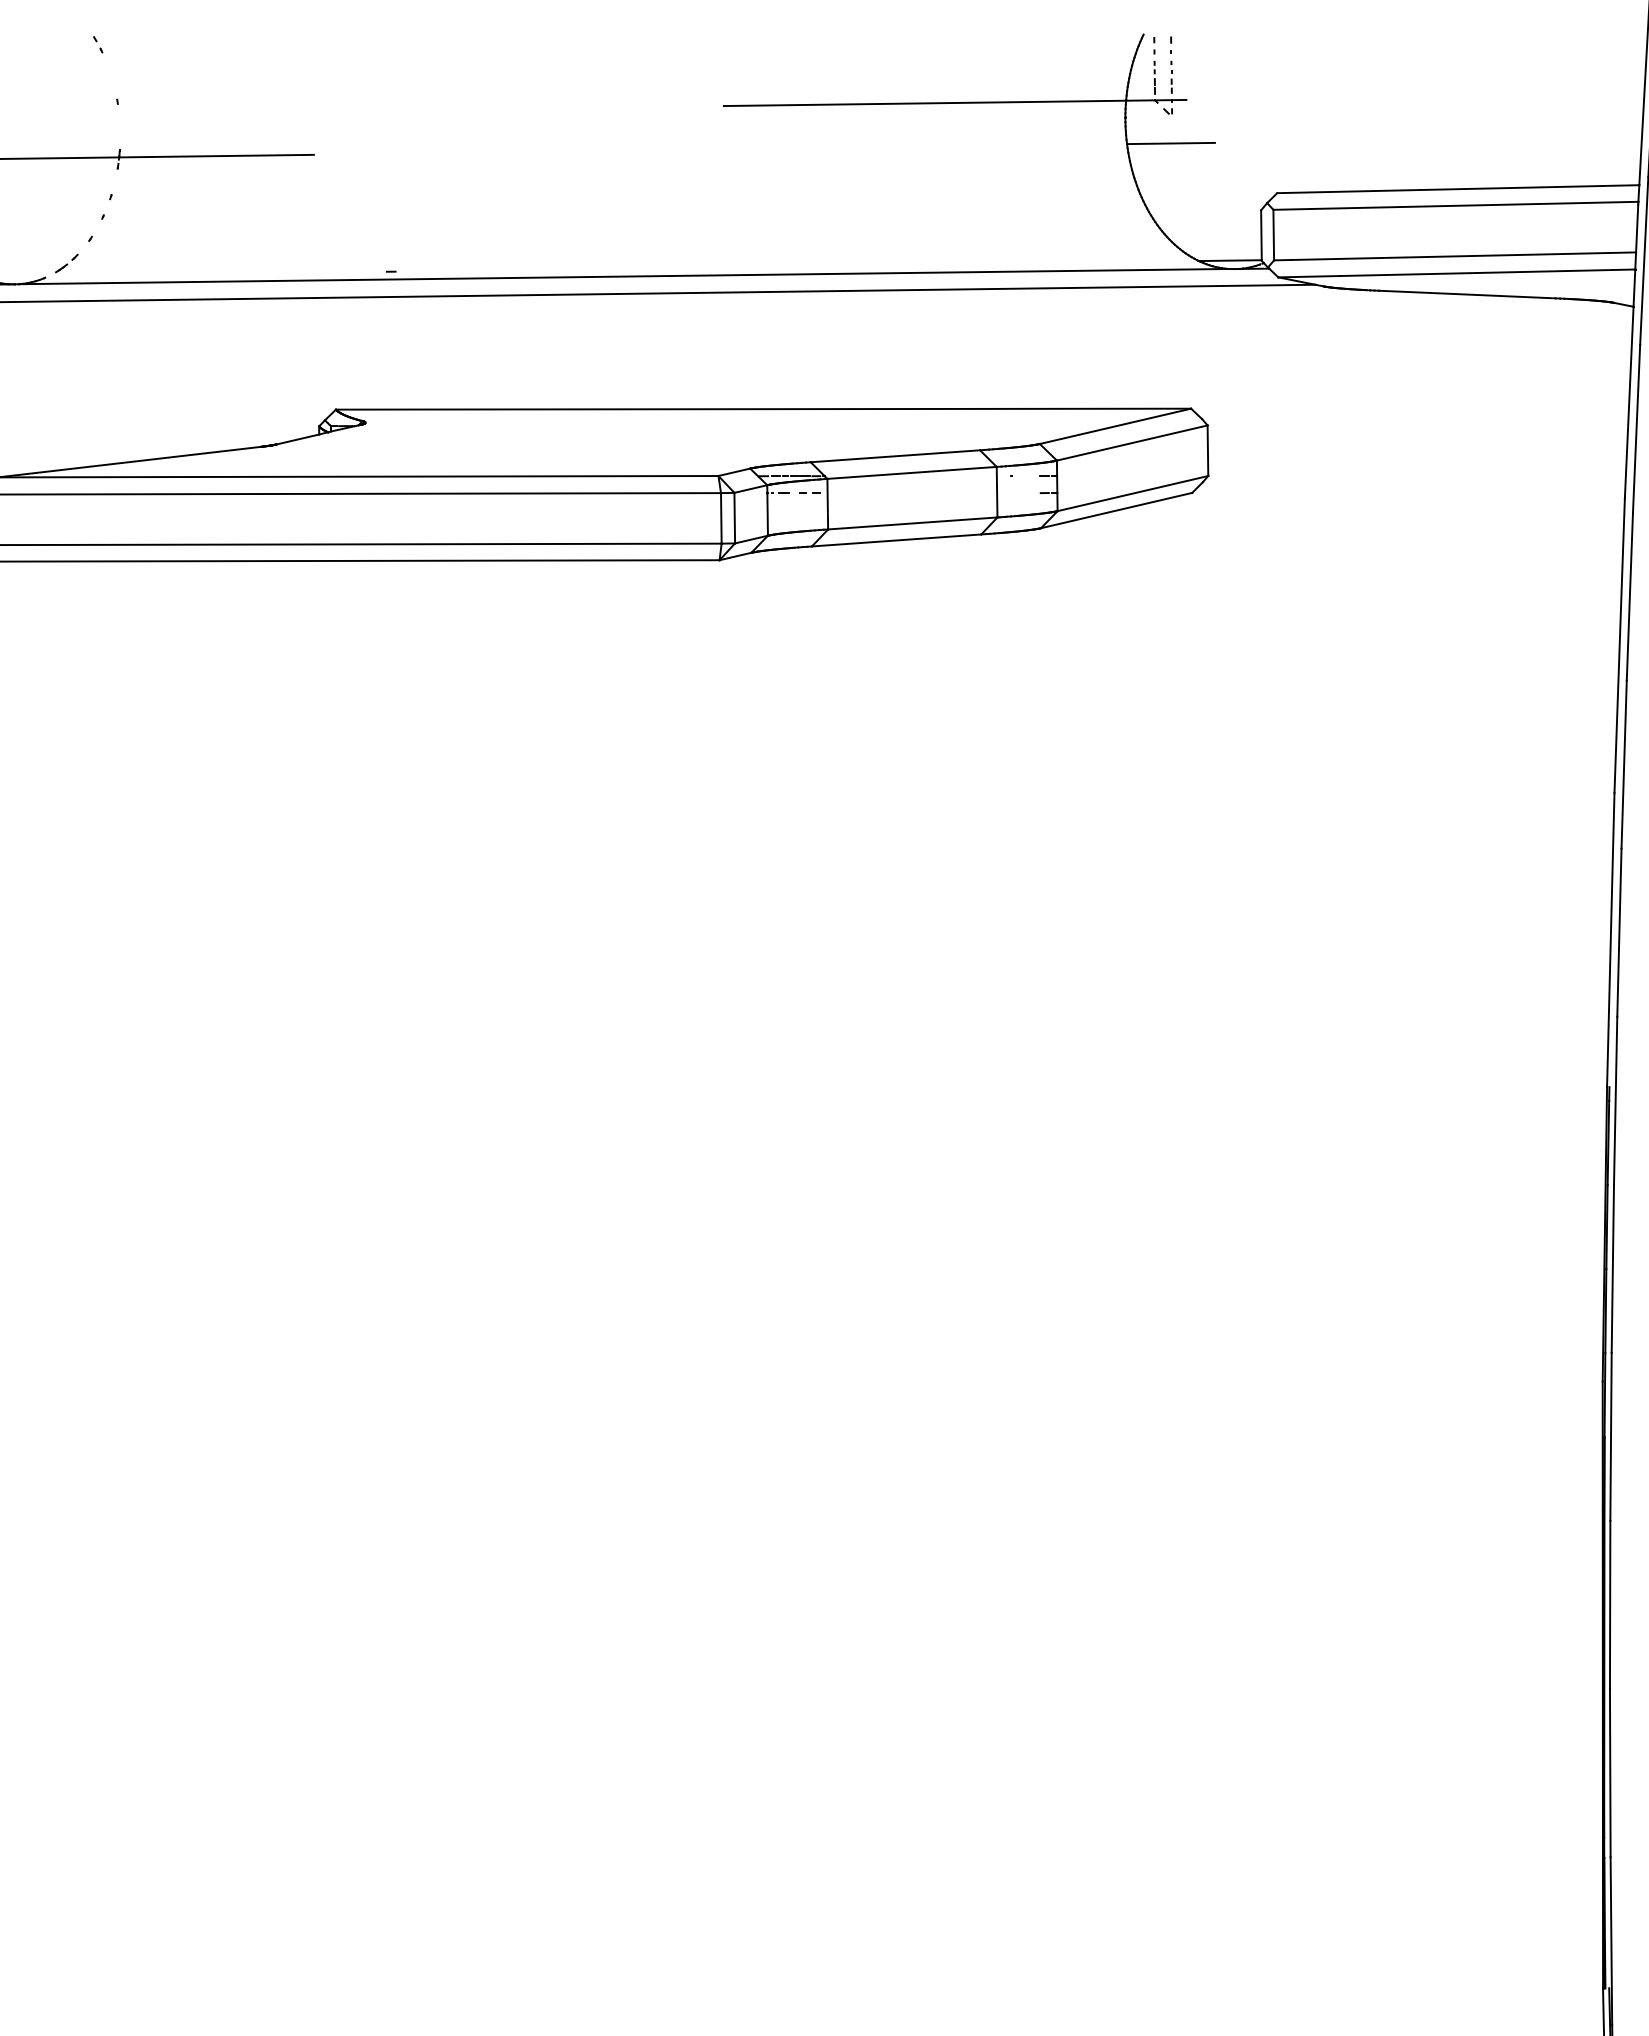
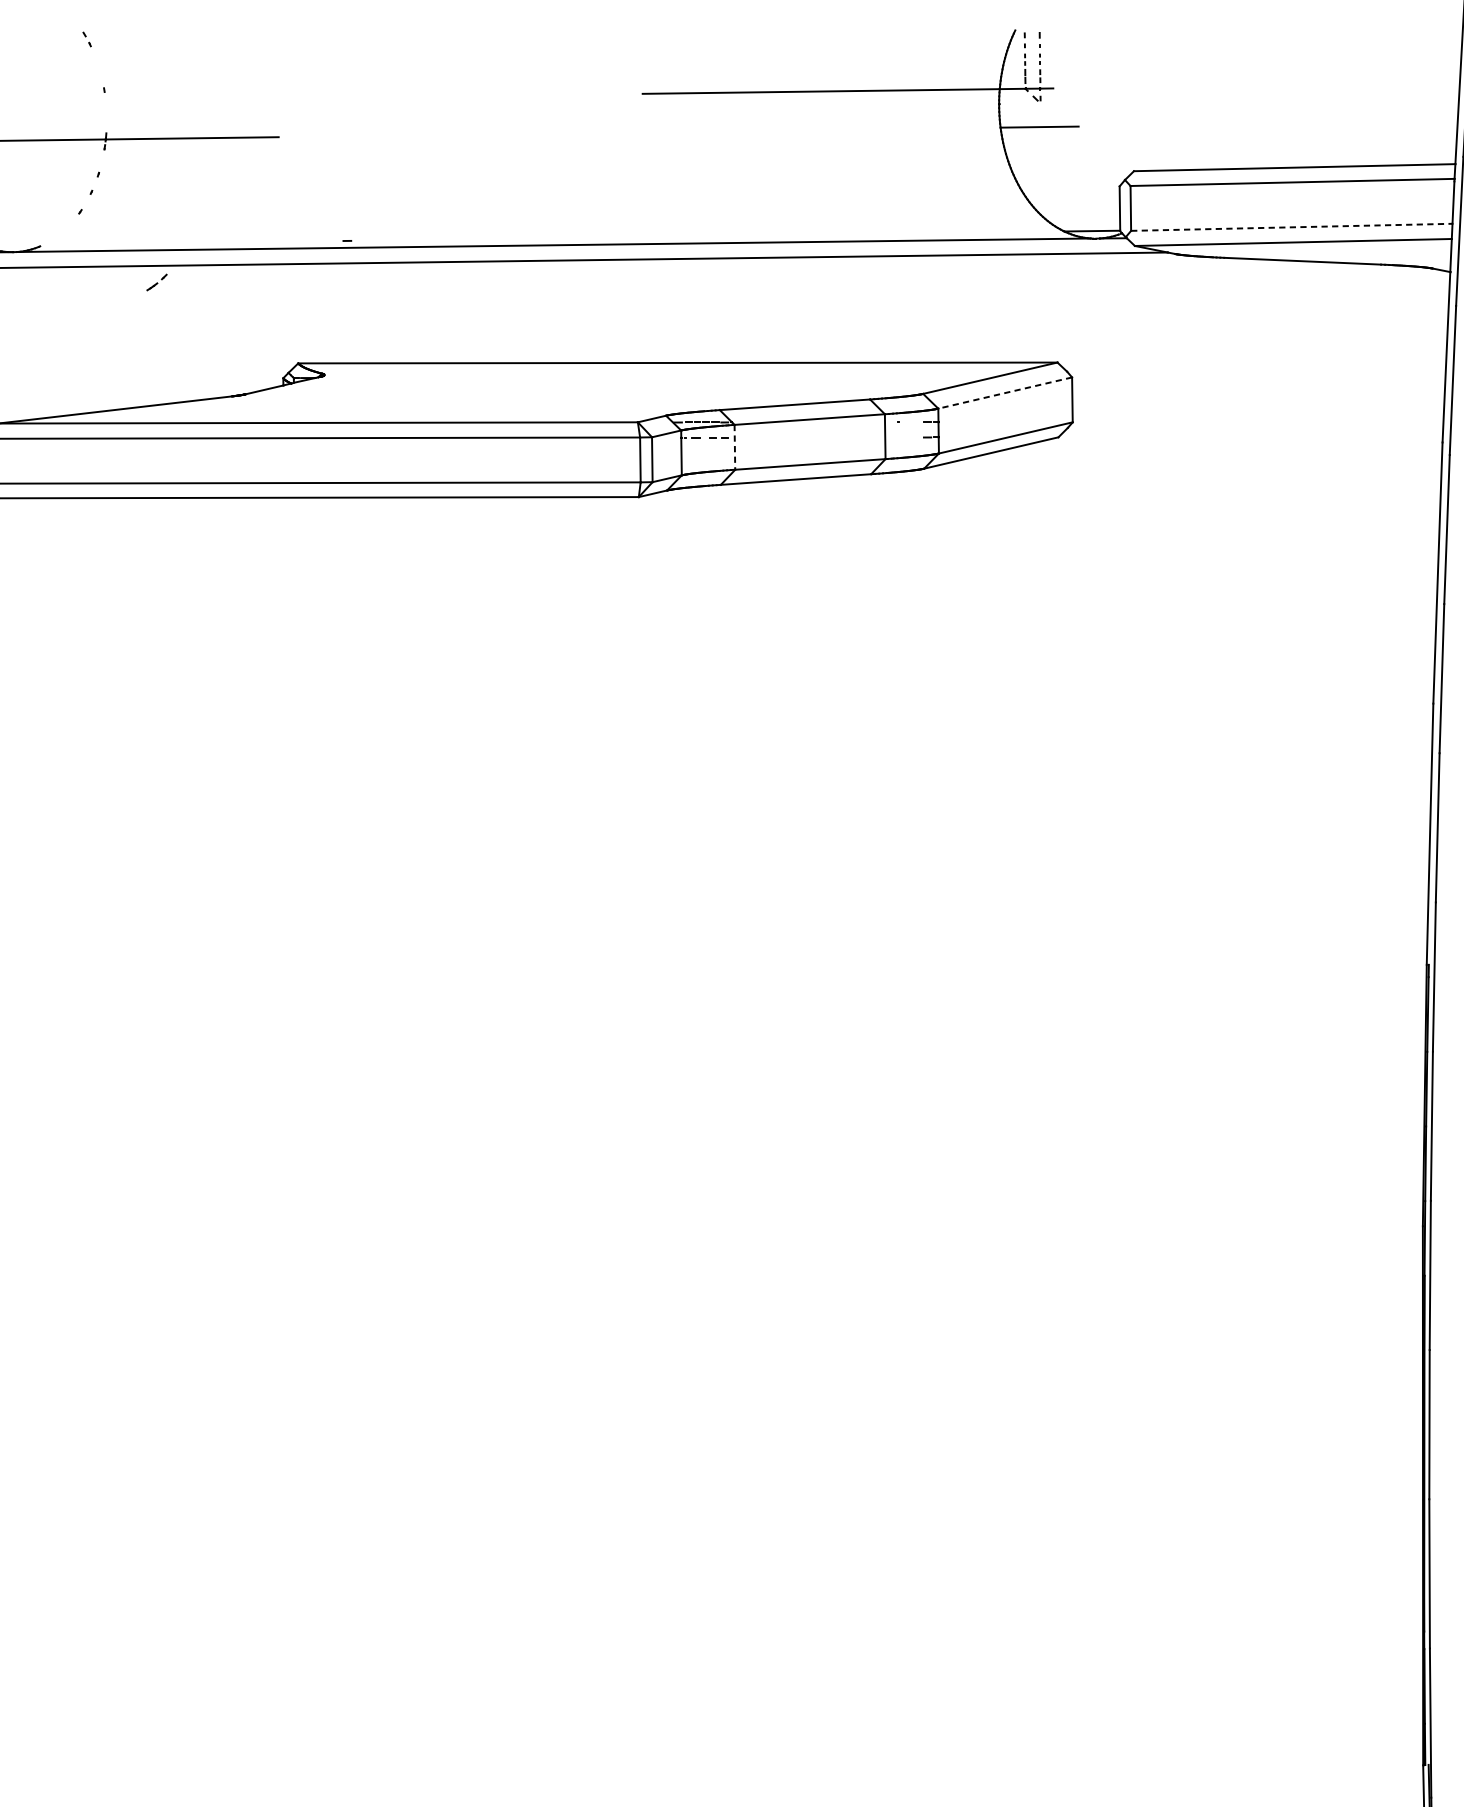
line: (1455, 256) -> (1292, 227), solid -> dashed
part: (66, 263) -> (156, 282), moved
line: (1131, 443) -> (1004, 393), solid -> dashed
line: (827, 504) -> (734, 447), solid -> dashed

